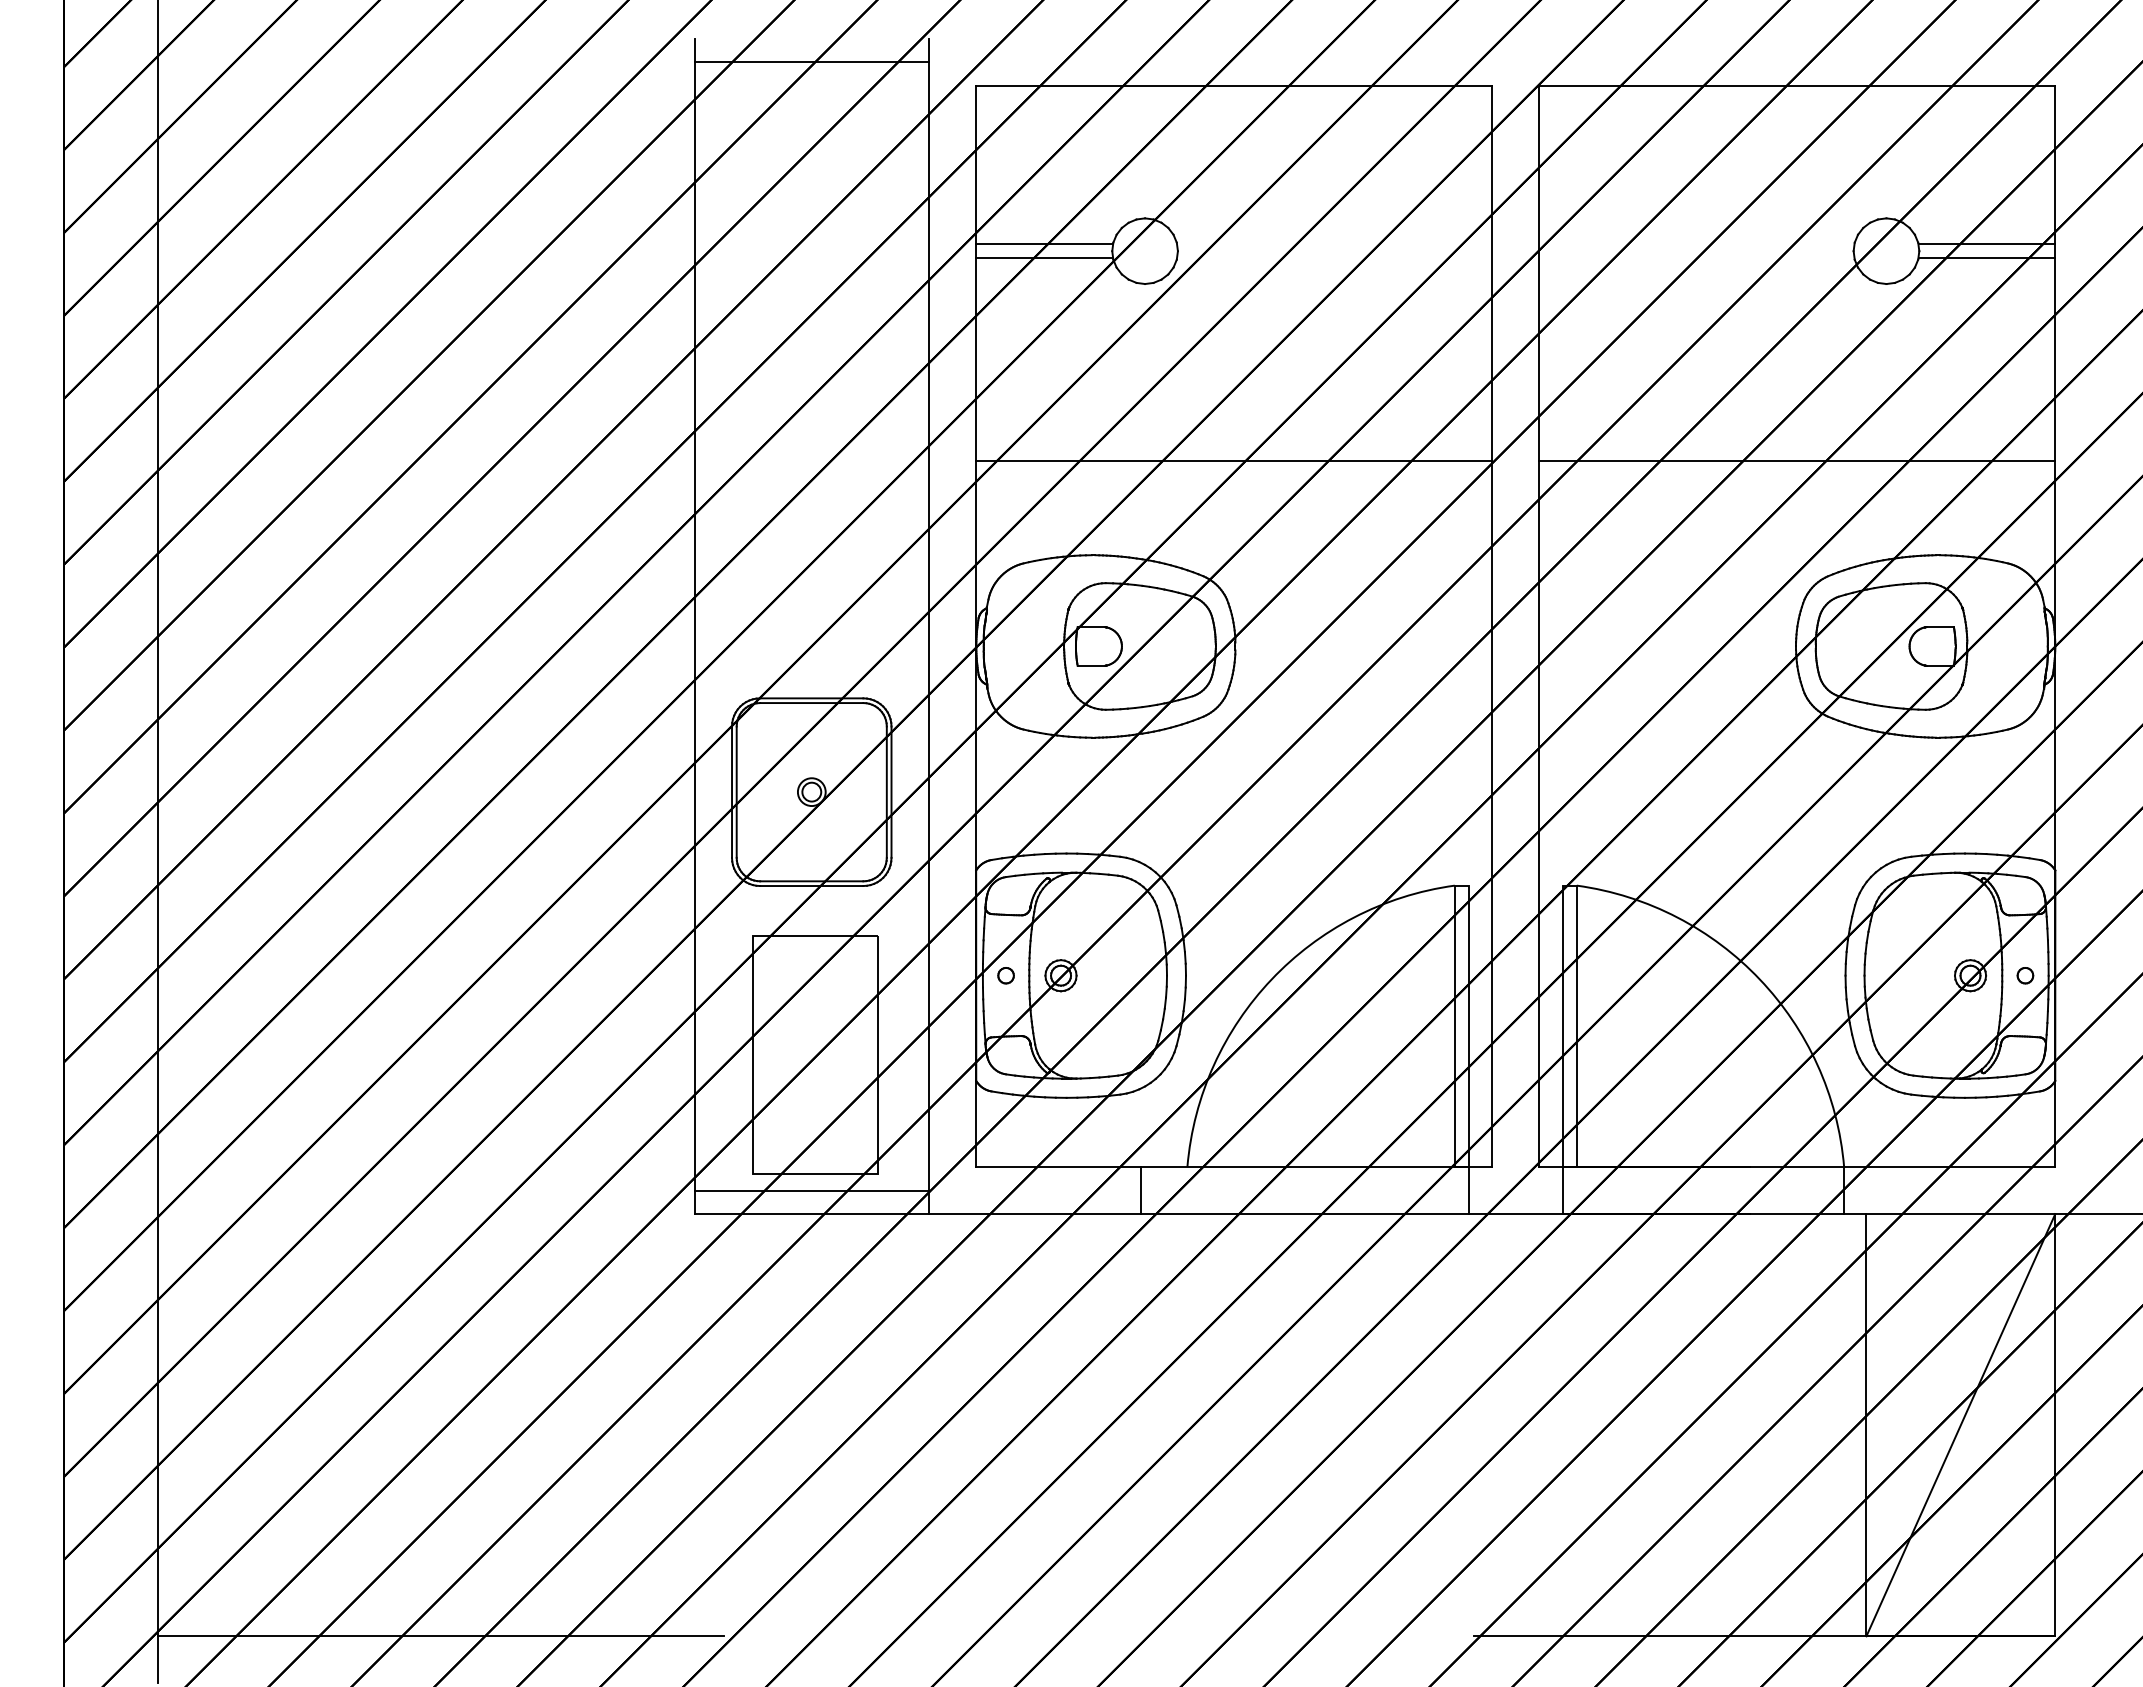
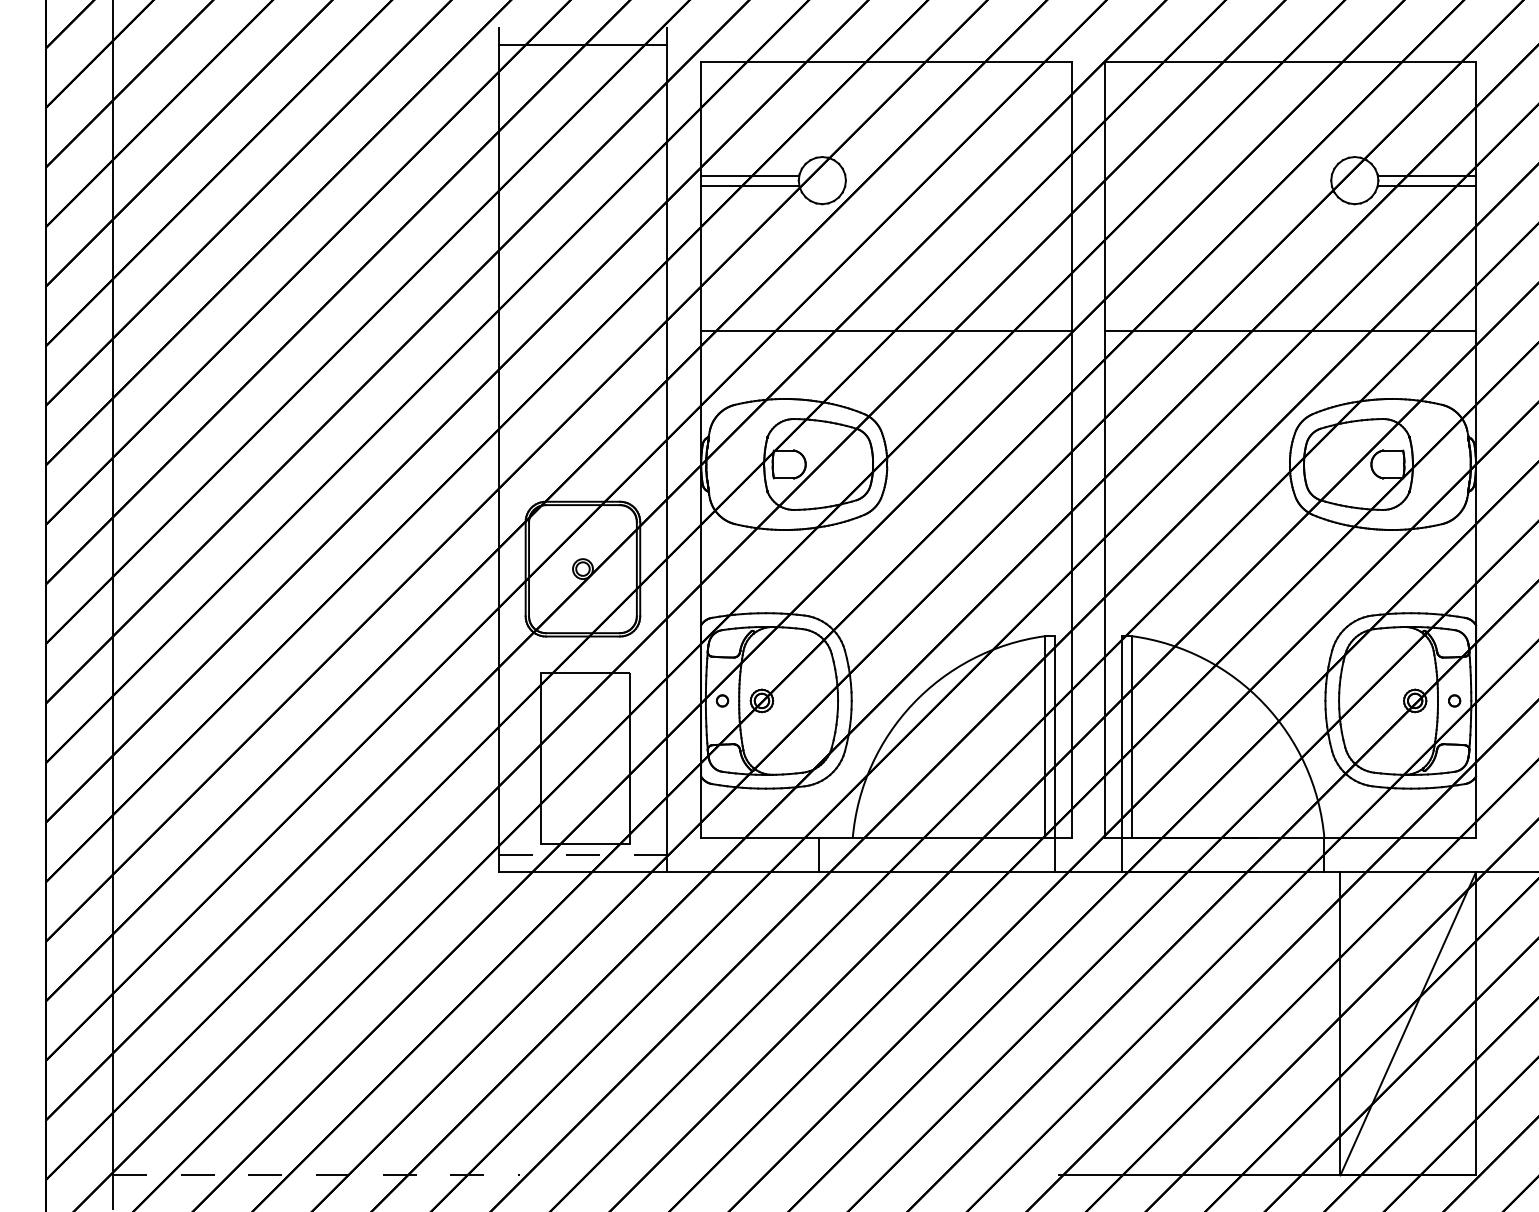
line: (811, 1190) -> (582, 855), solid -> dashed
line: (440, 1636) -> (316, 1175), solid -> dashed

